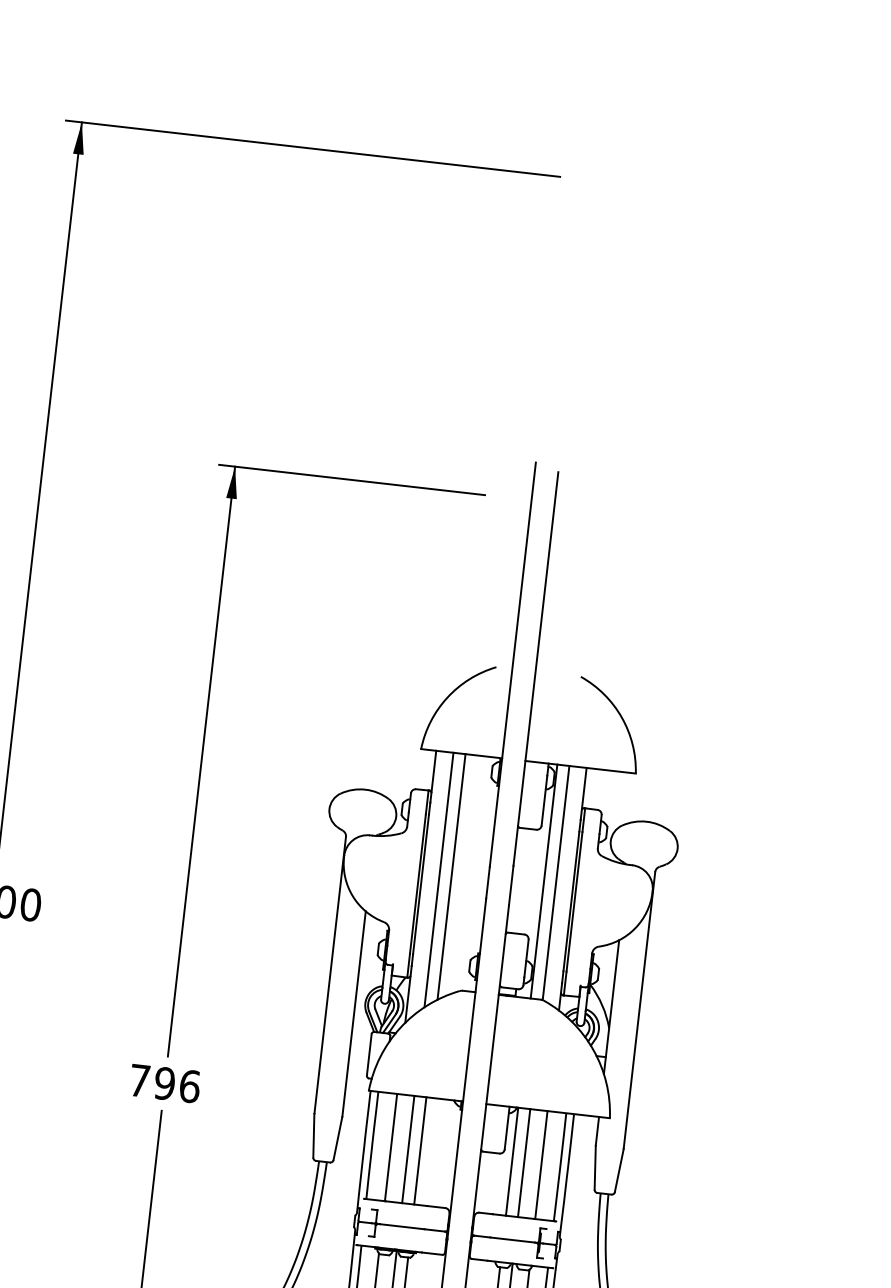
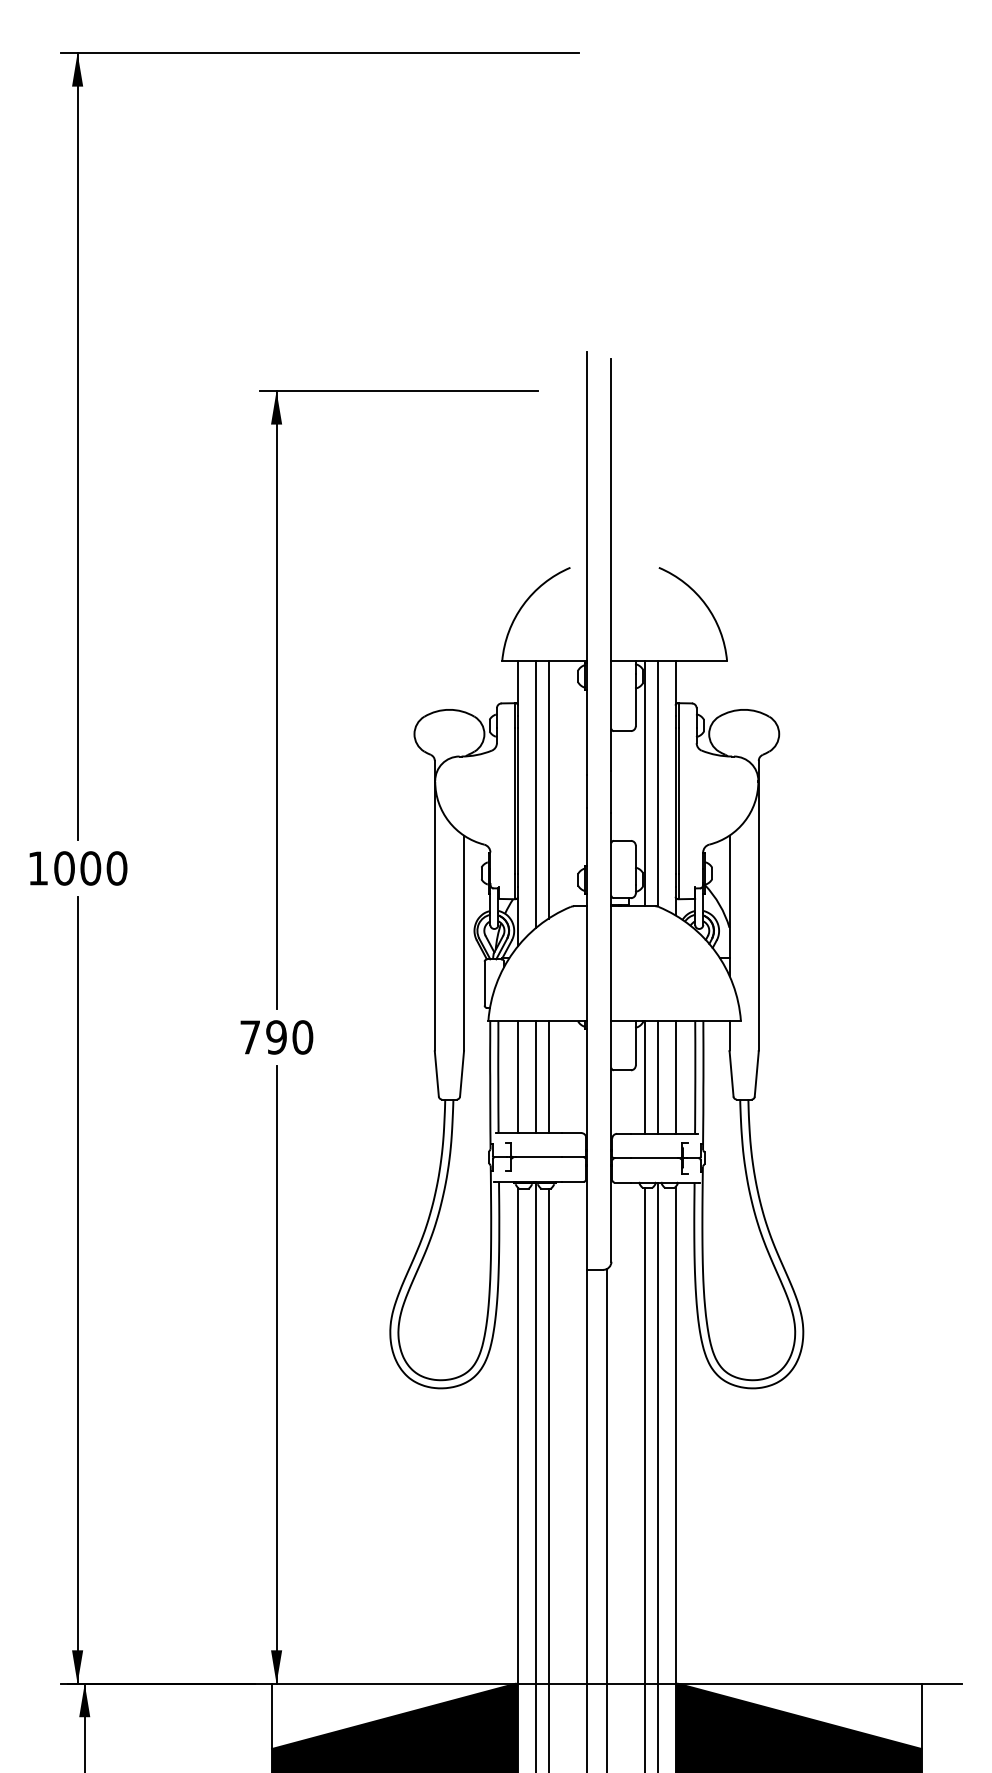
text: (189, 1086) -> (302, 1037), 796 -> 790

